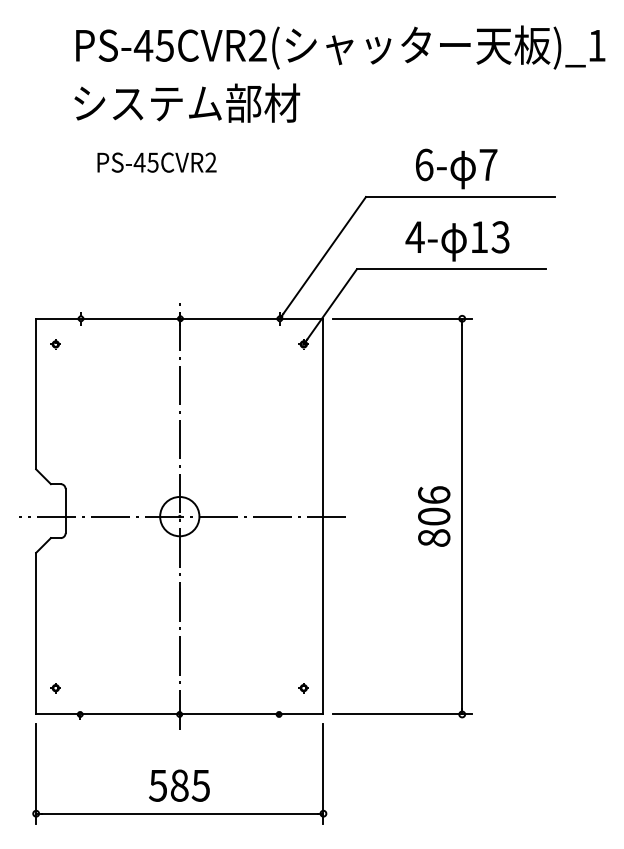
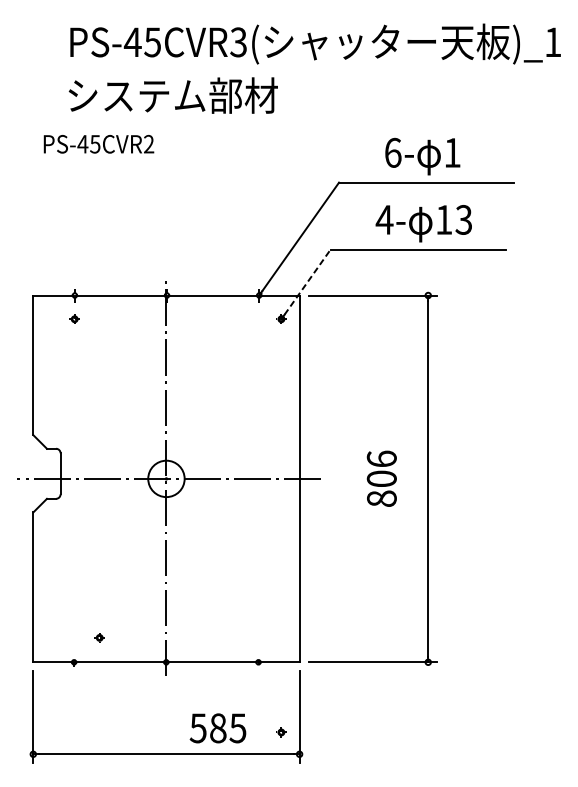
text: (257, 45) -> (238, 42), PS-45CVR2( -> PS-45CVR3(
text: (156, 162) -> (98, 144), moved
text: (488, 164) -> (452, 152), 7 -> 1
line: (332, 304) -> (308, 282), solid -> dashed
part: (55, 344) -> (74, 319), moved
text: (434, 516) -> (382, 478), moved
part: (55, 688) -> (99, 638), moved
part: (303, 688) -> (281, 732), moved
text: (179, 785) -> (218, 728), moved

